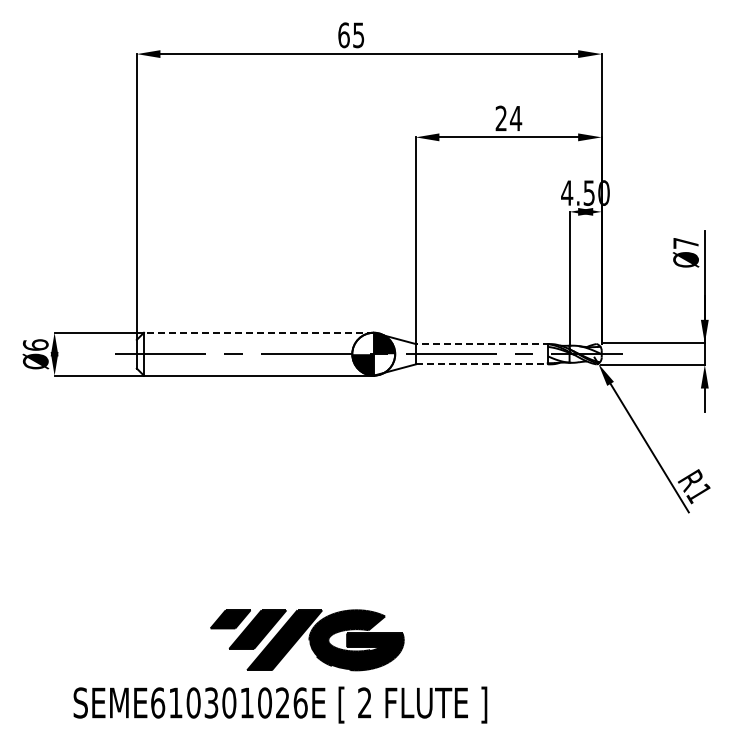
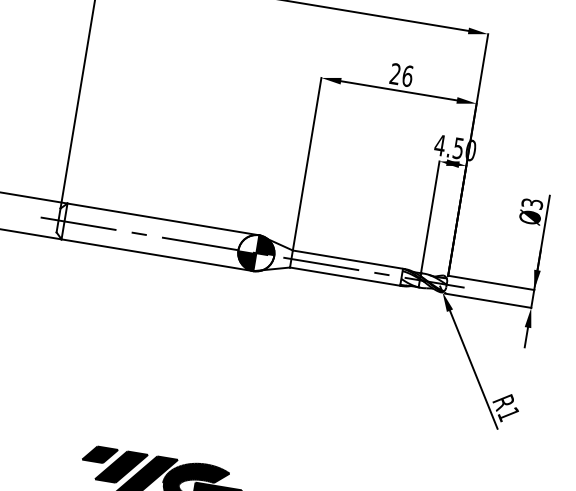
text: (516, 118) -> (408, 76), 24 -> 26
text: (685, 242) -> (532, 203), Ø7 -> Ø3
line: (258, 332) -> (163, 219), dashed -> solid
line: (482, 344) -> (348, 260), dashed -> solid
line: (482, 364) -> (345, 276), dashed -> solid

